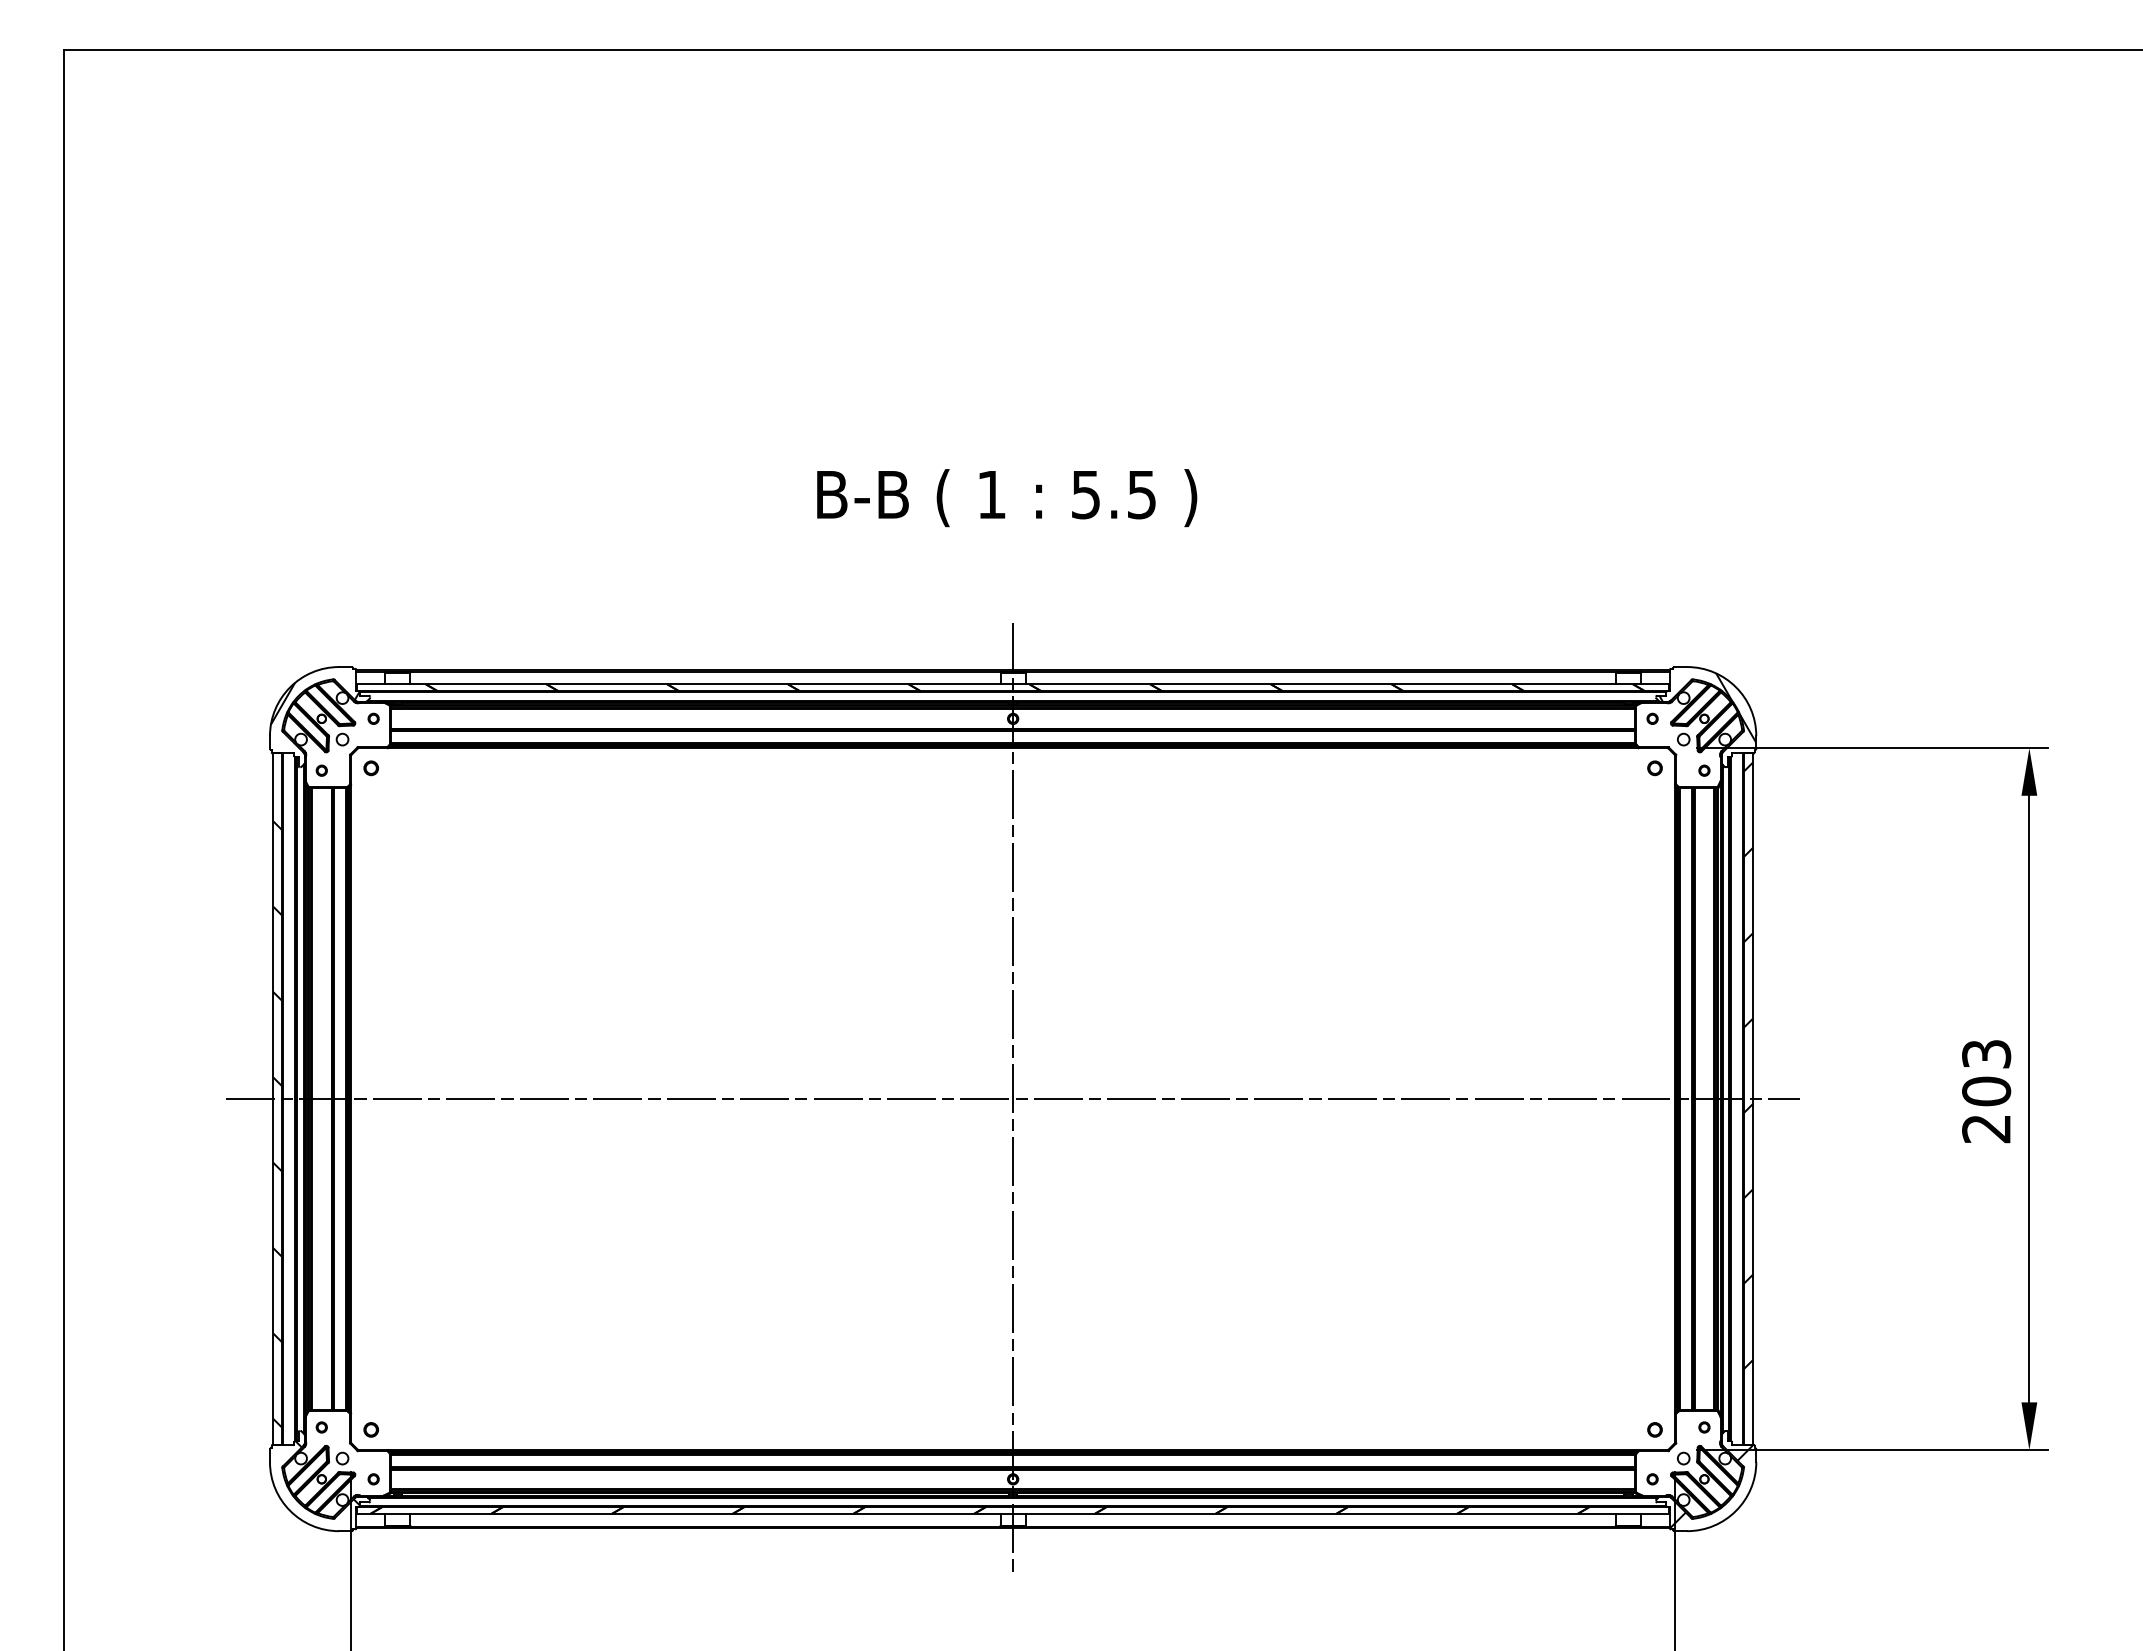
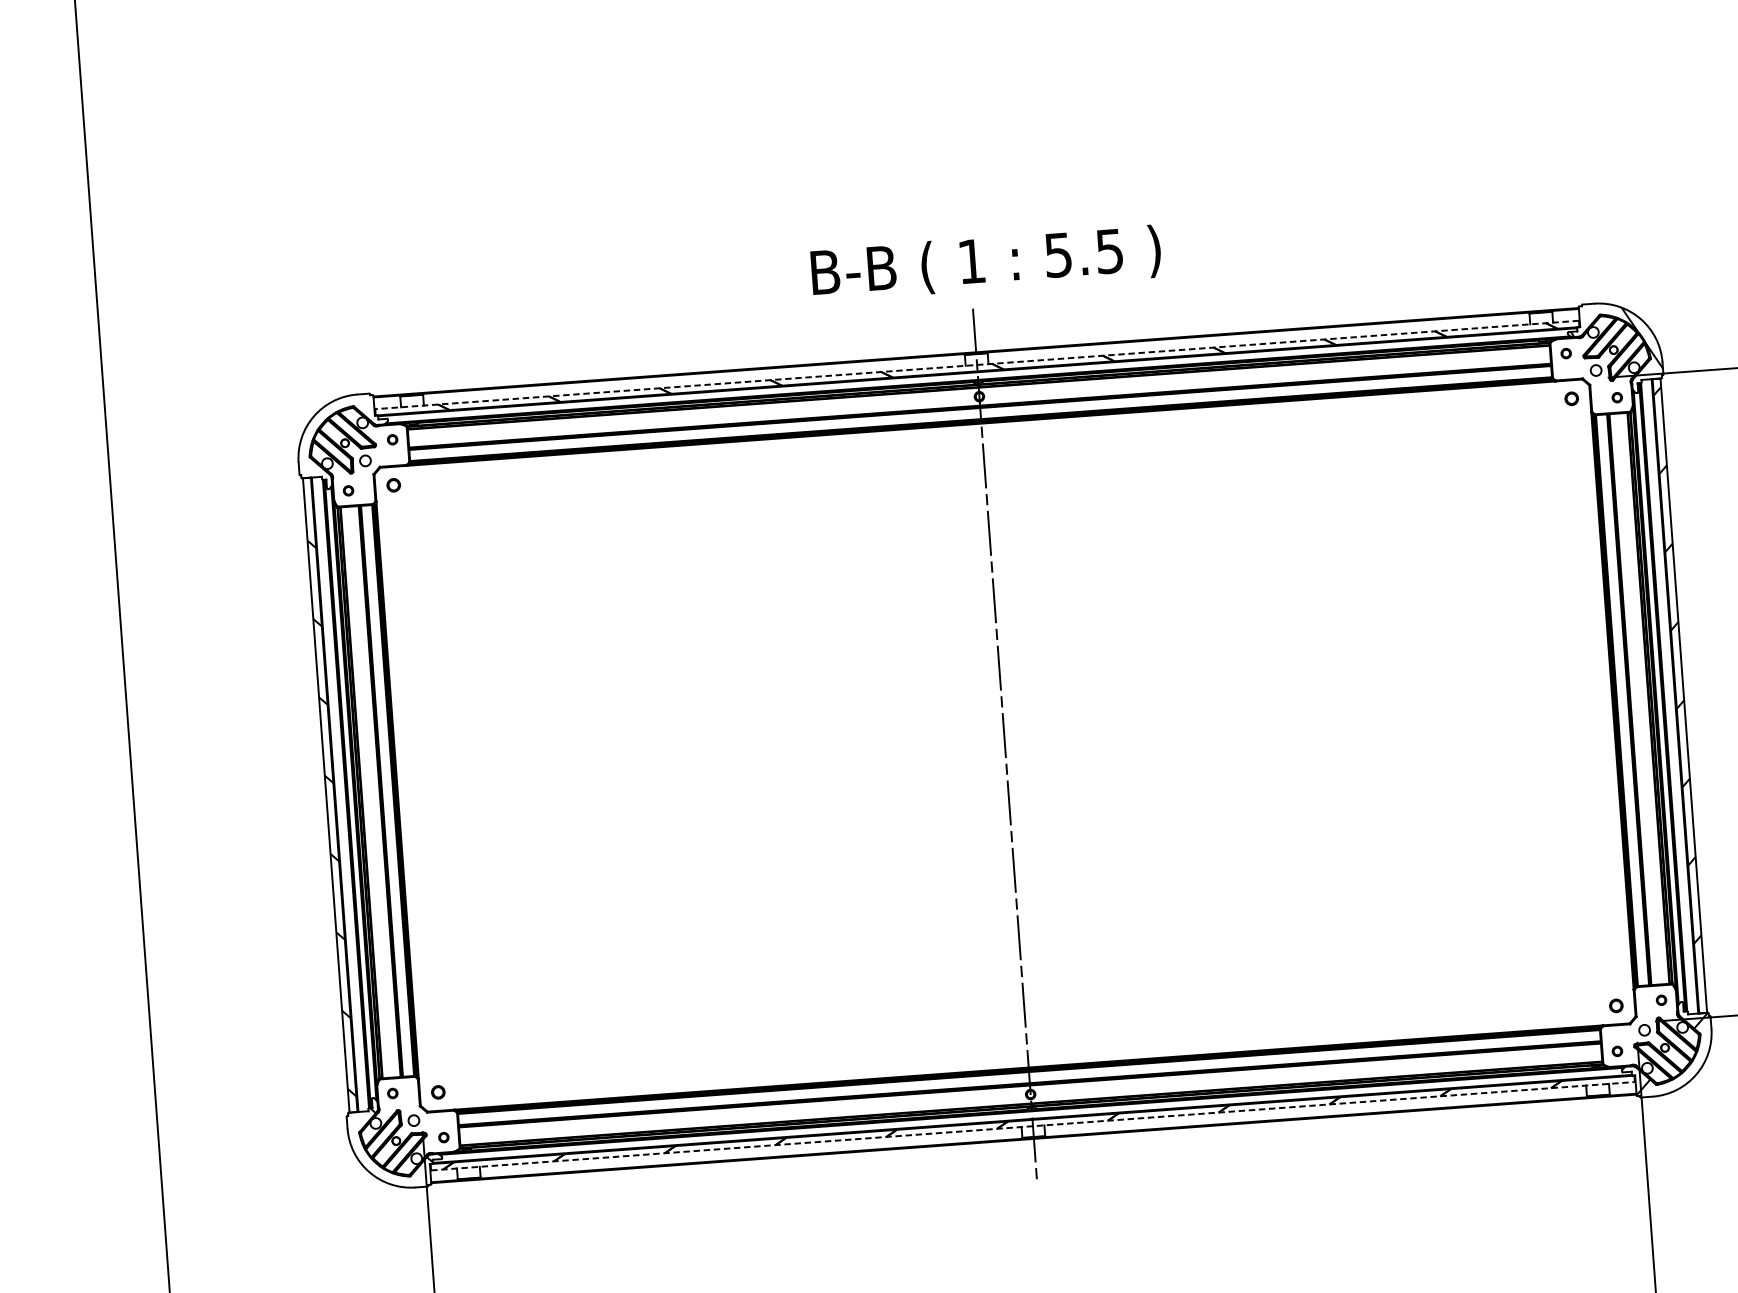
text: (1007, 498) -> (986, 263), moved
line: (1013, 684) -> (977, 365), solid -> dashed
hatch: (314, 703) -> (337, 429), removed
line: (1012, 1099) -> (1004, 745), removed
line: (1013, 1513) -> (1033, 1125), solid -> dashed

